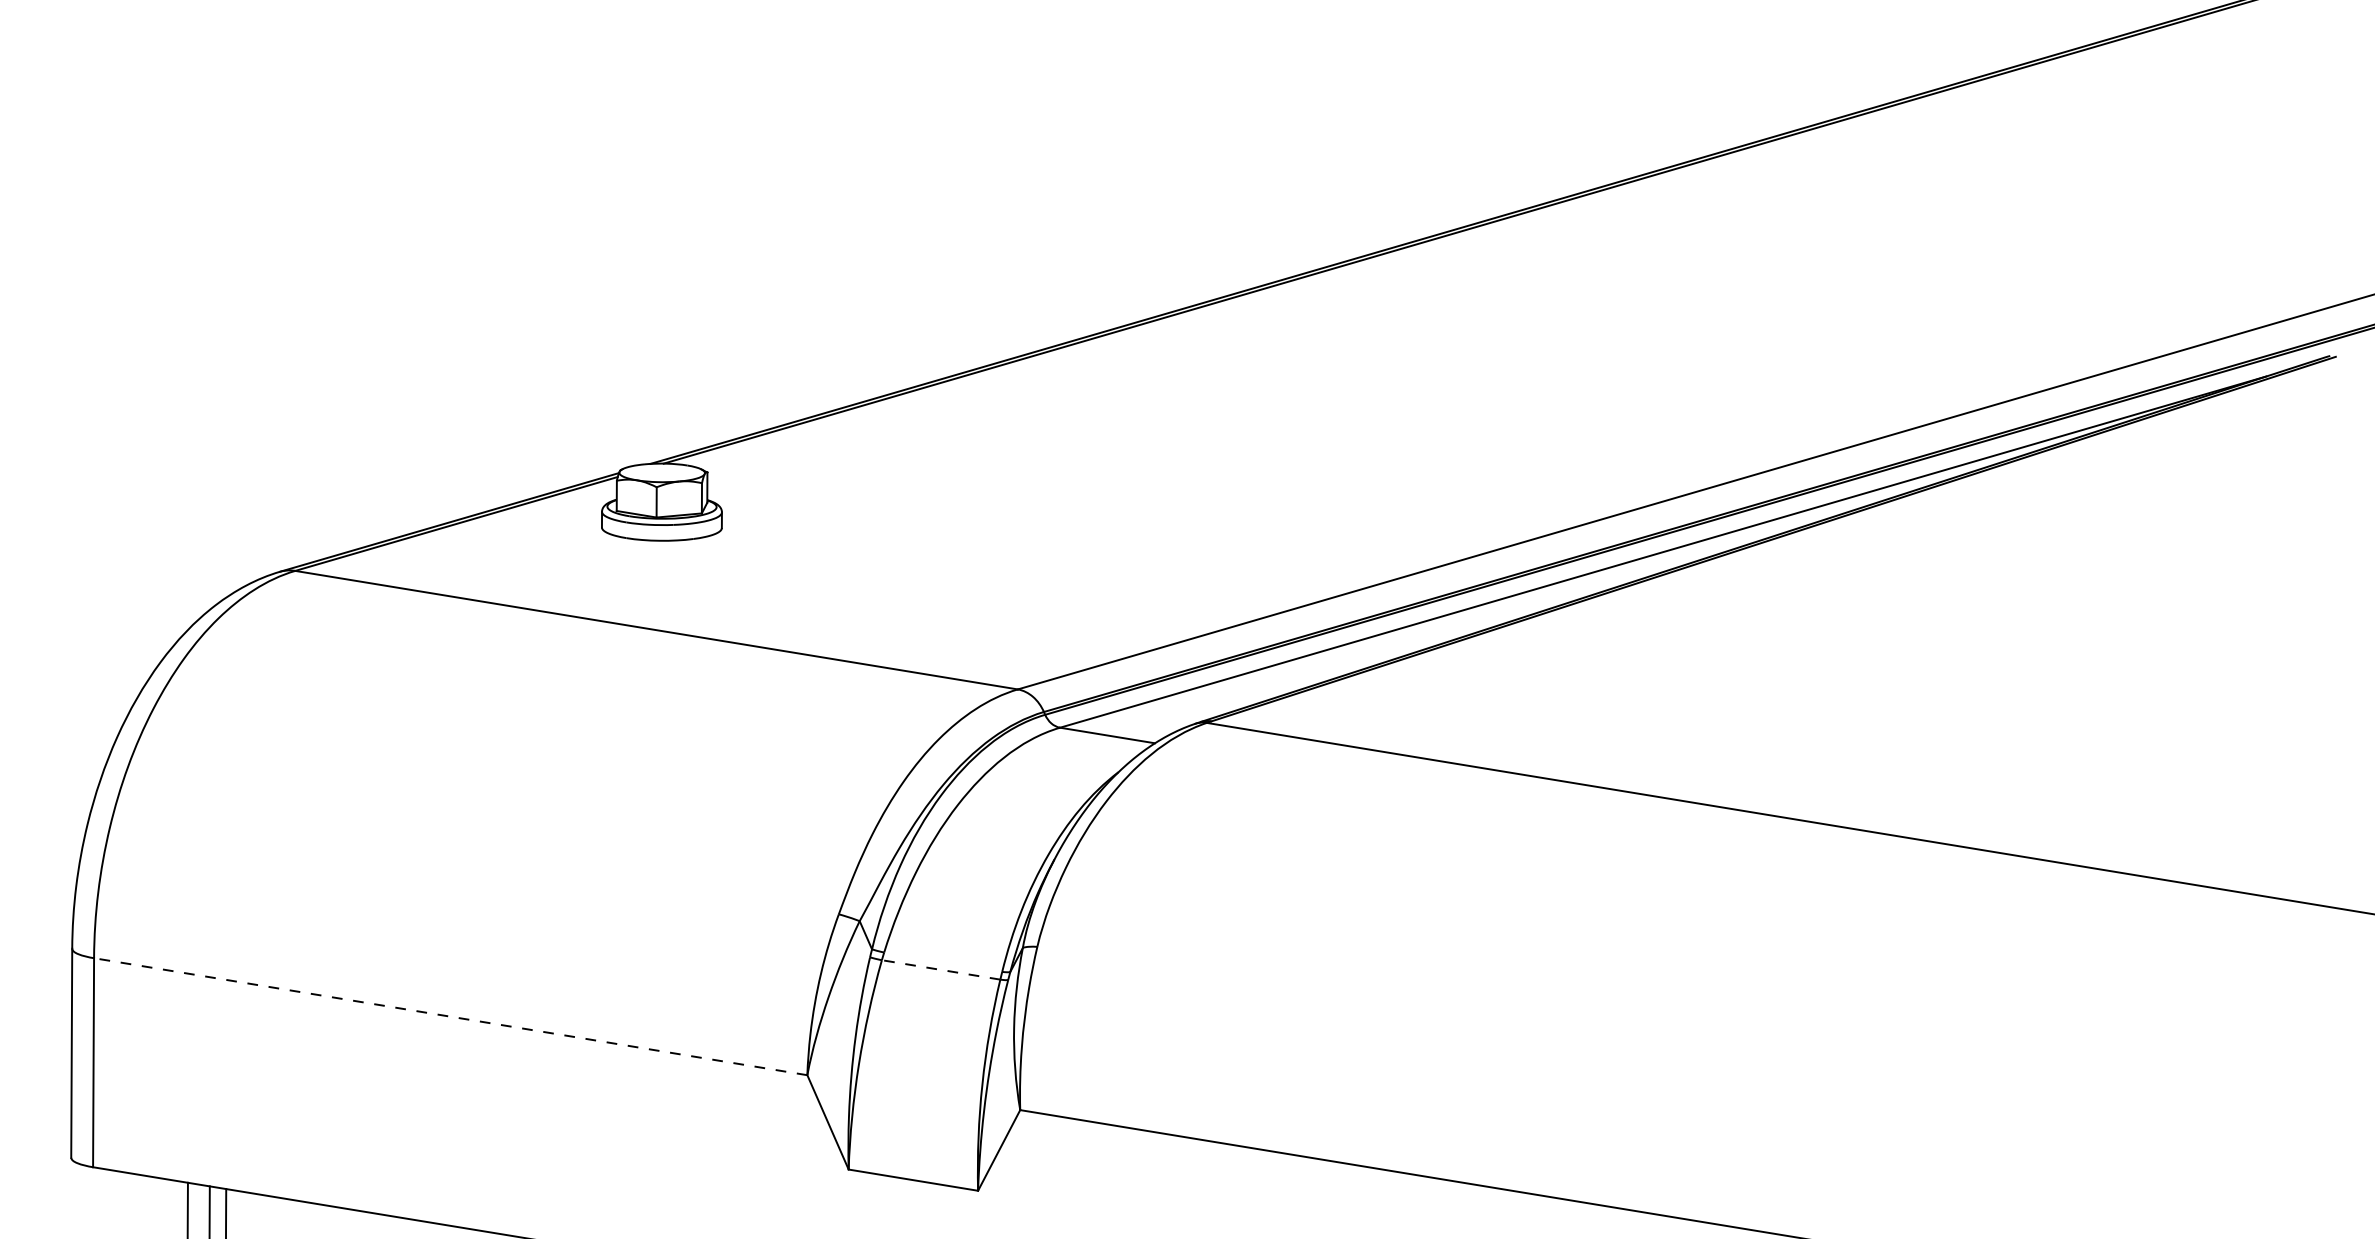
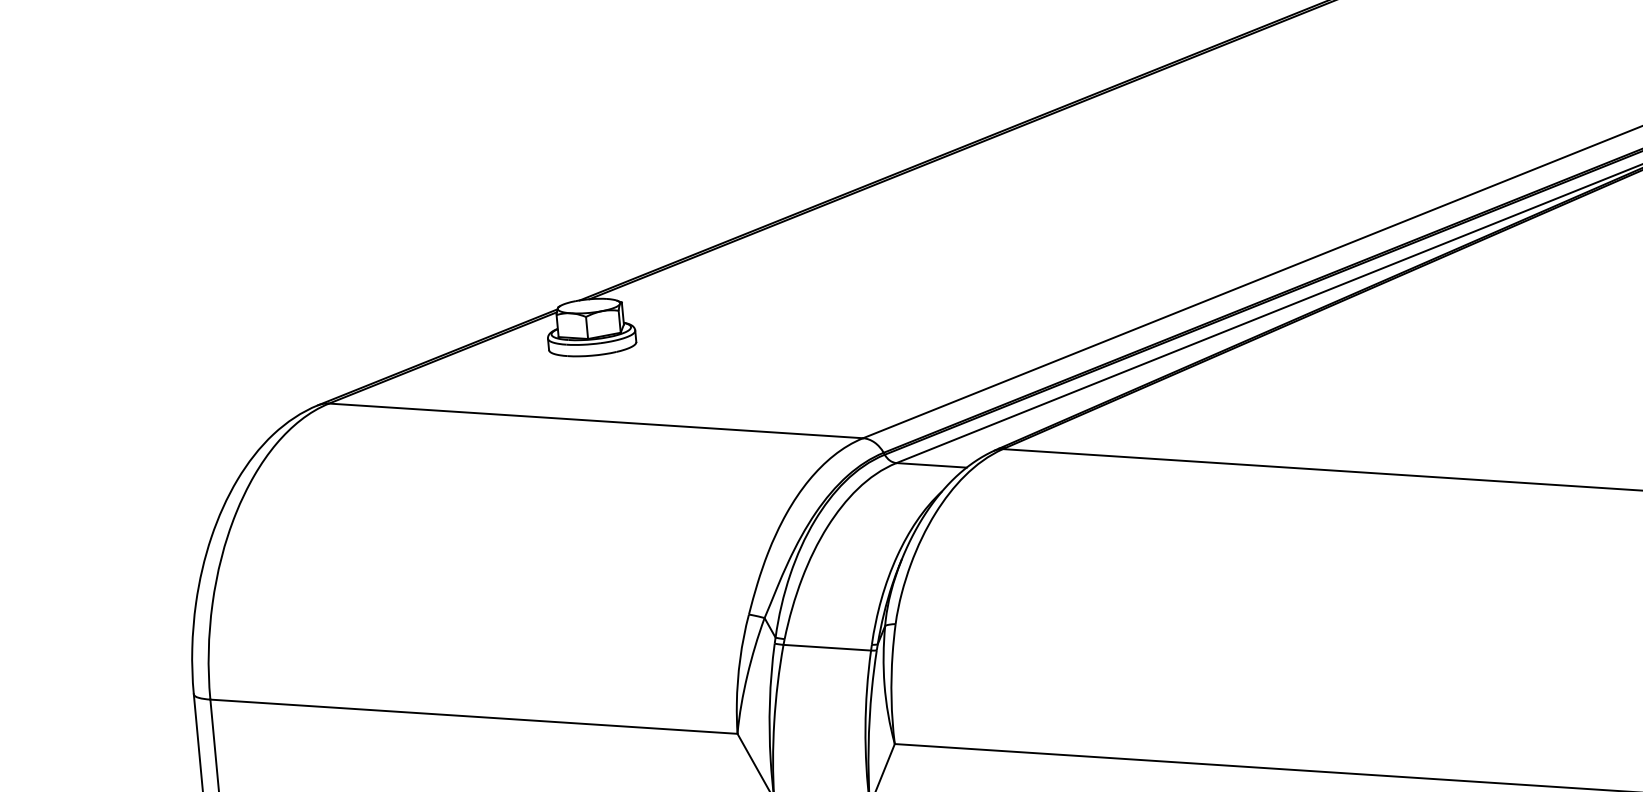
line: (940, 969) -> (826, 647), dashed -> solid
line: (450, 1016) -> (473, 716), dashed -> solid

